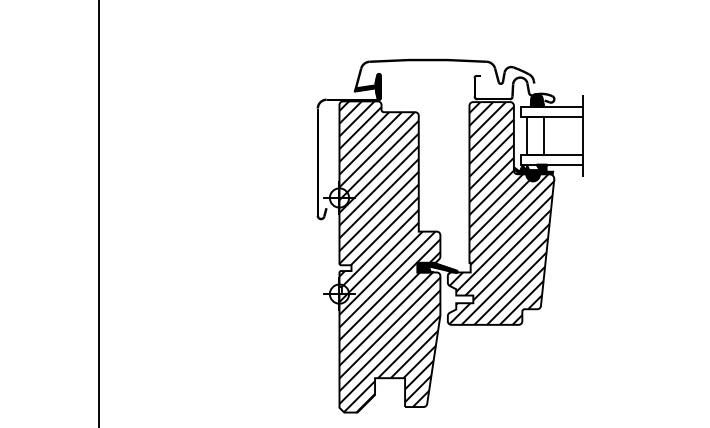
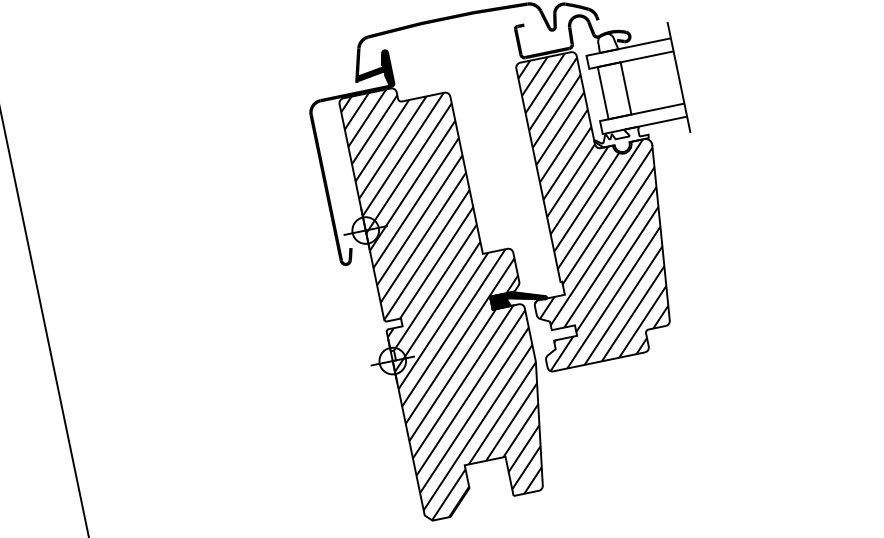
hatch: (537, 99) -> (607, 41), removed
hatch: (533, 172) -> (622, 141), removed

